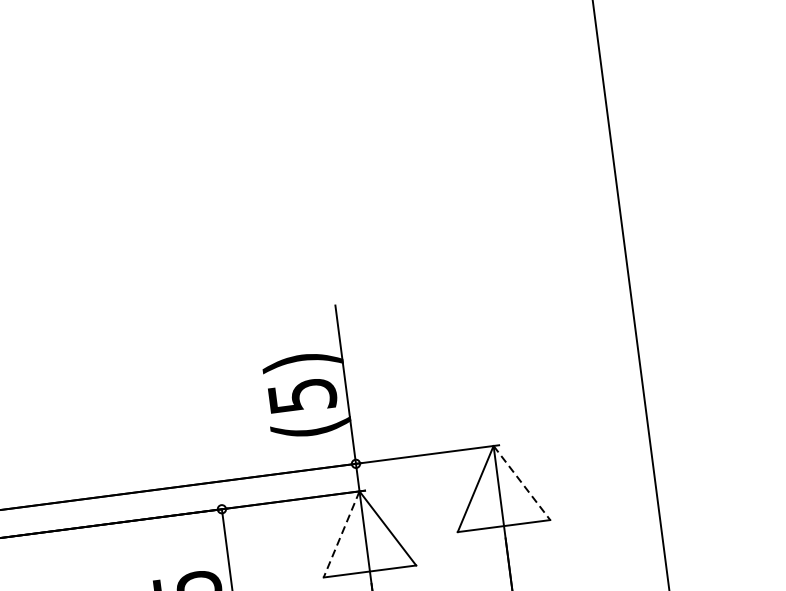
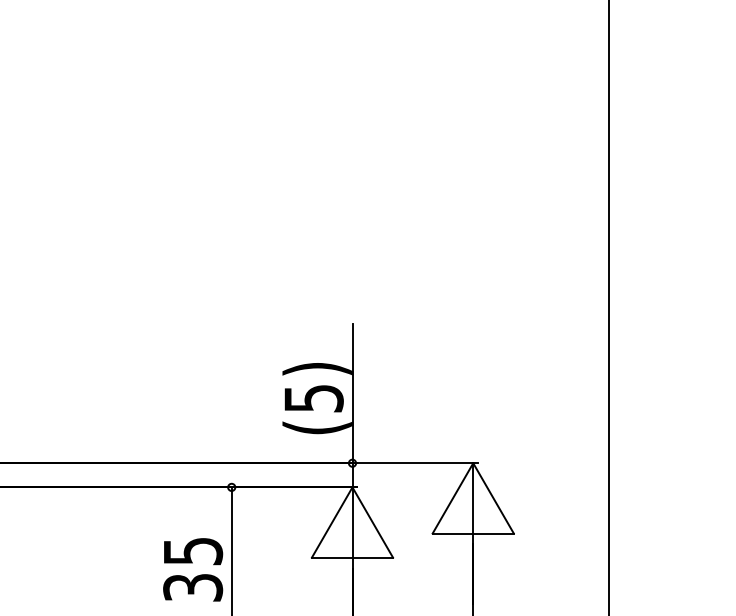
line: (521, 483) -> (493, 498), dashed -> solid
line: (341, 534) -> (332, 522), dashed -> solid

